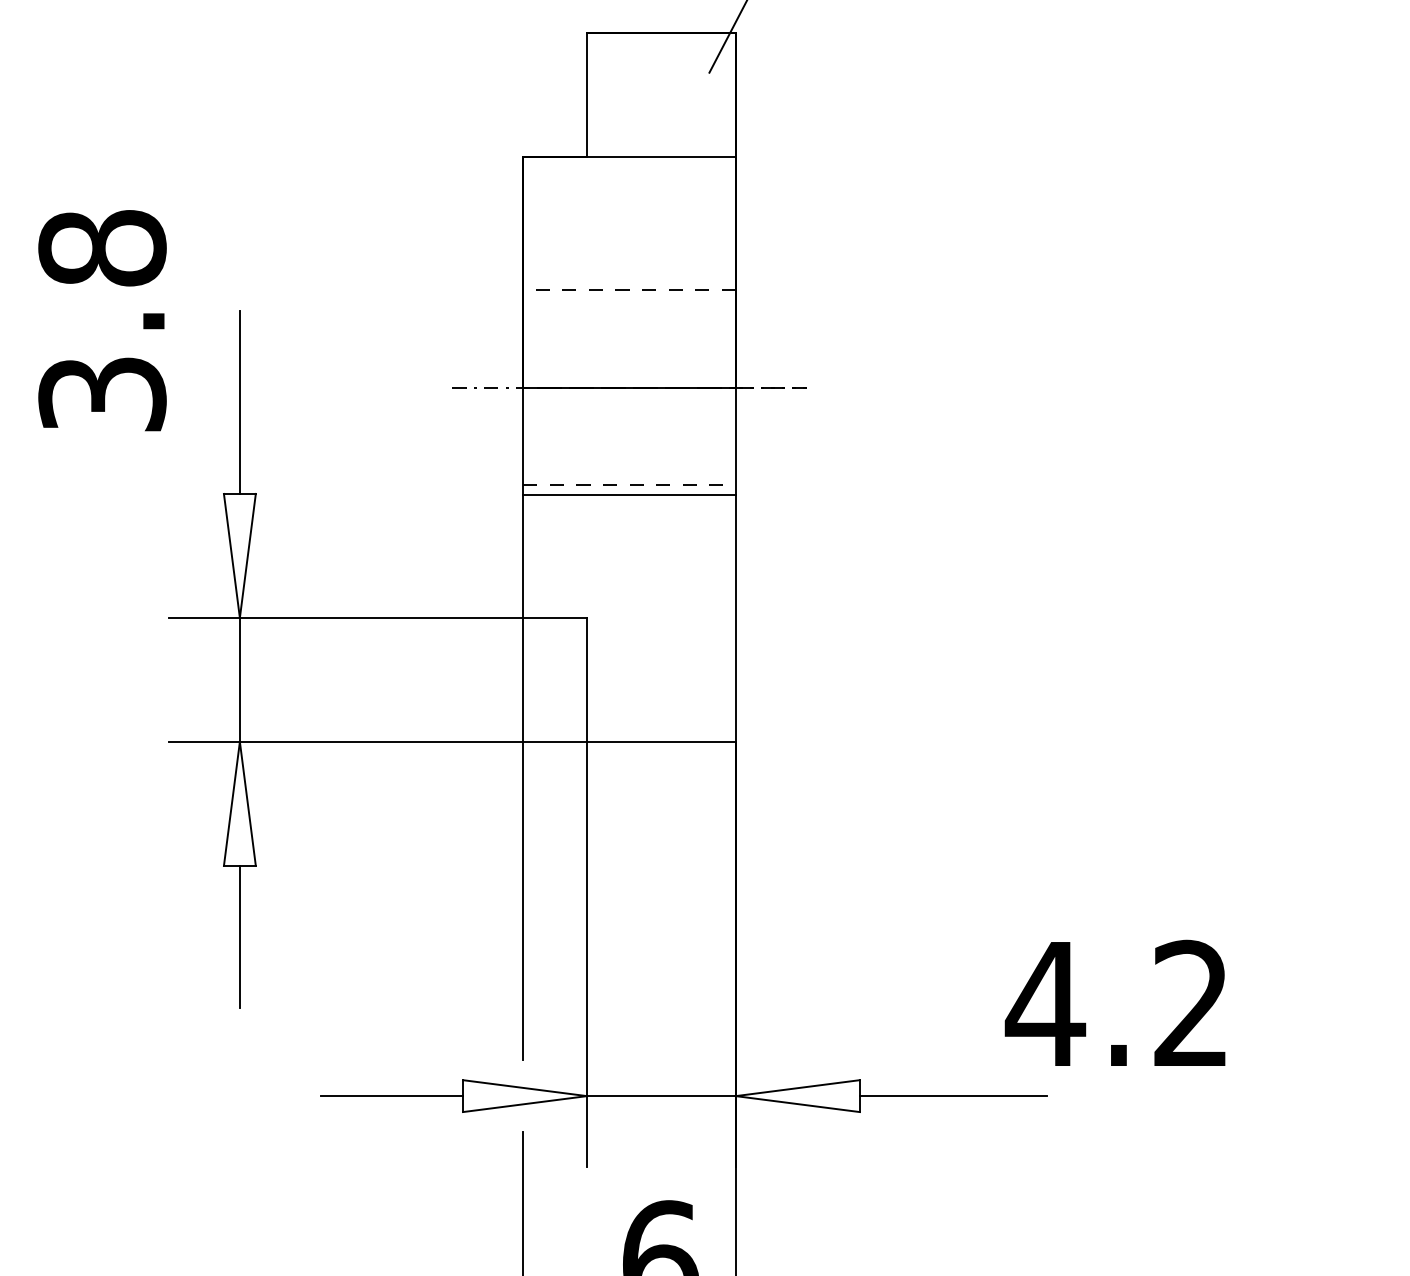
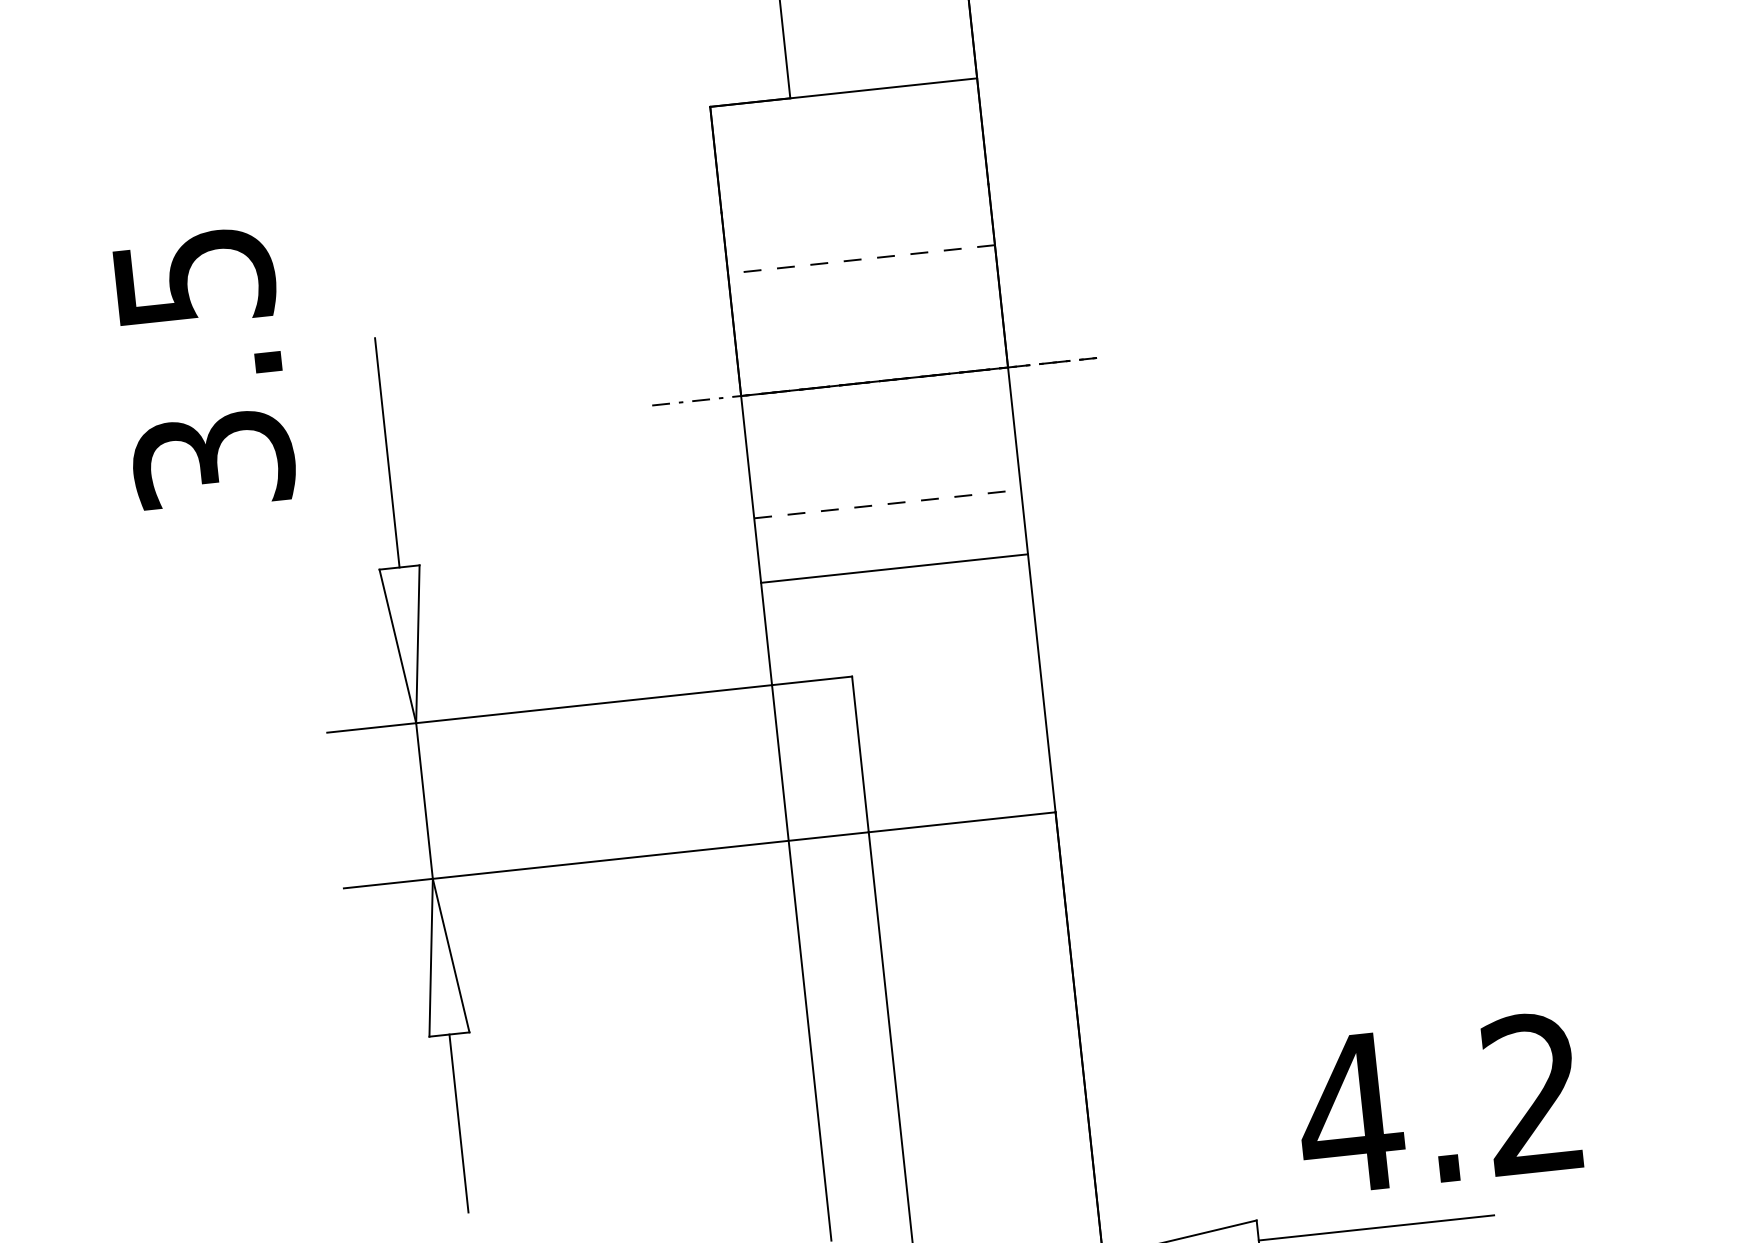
text: (102, 248) -> (194, 277), 3.8 -> 3.5
line: (629, 495) -> (894, 568), moved
text: (1114, 1002) -> (1436, 1102), moved

